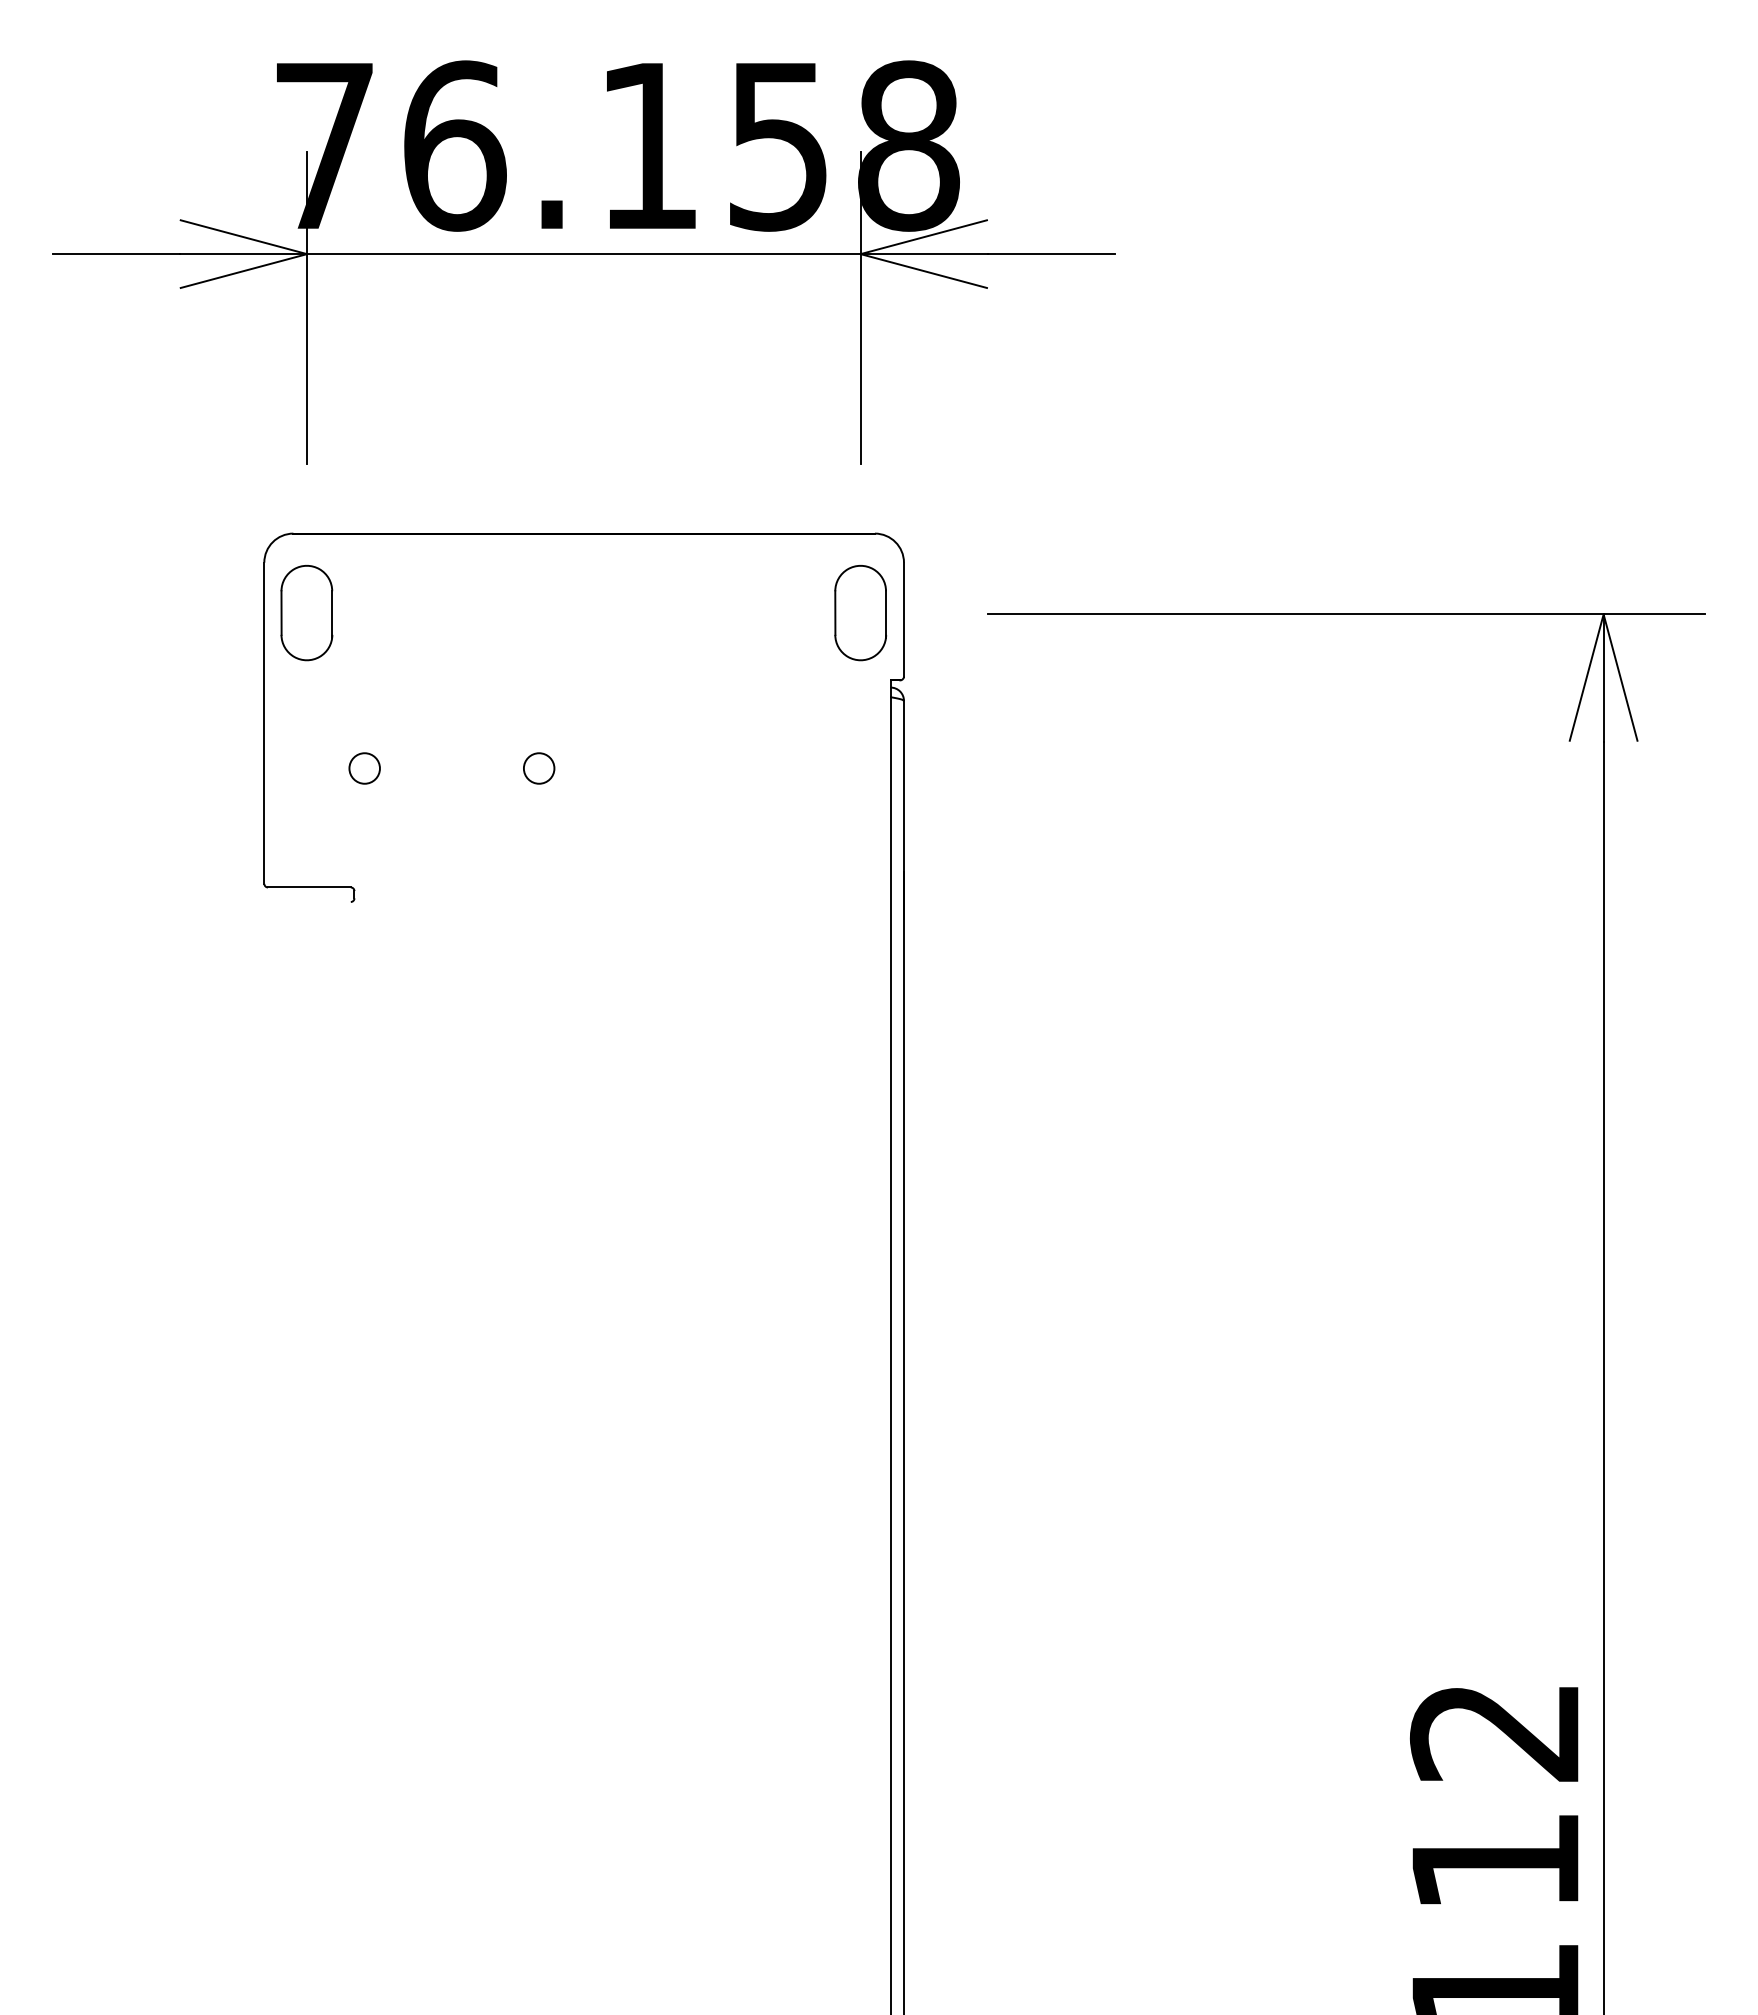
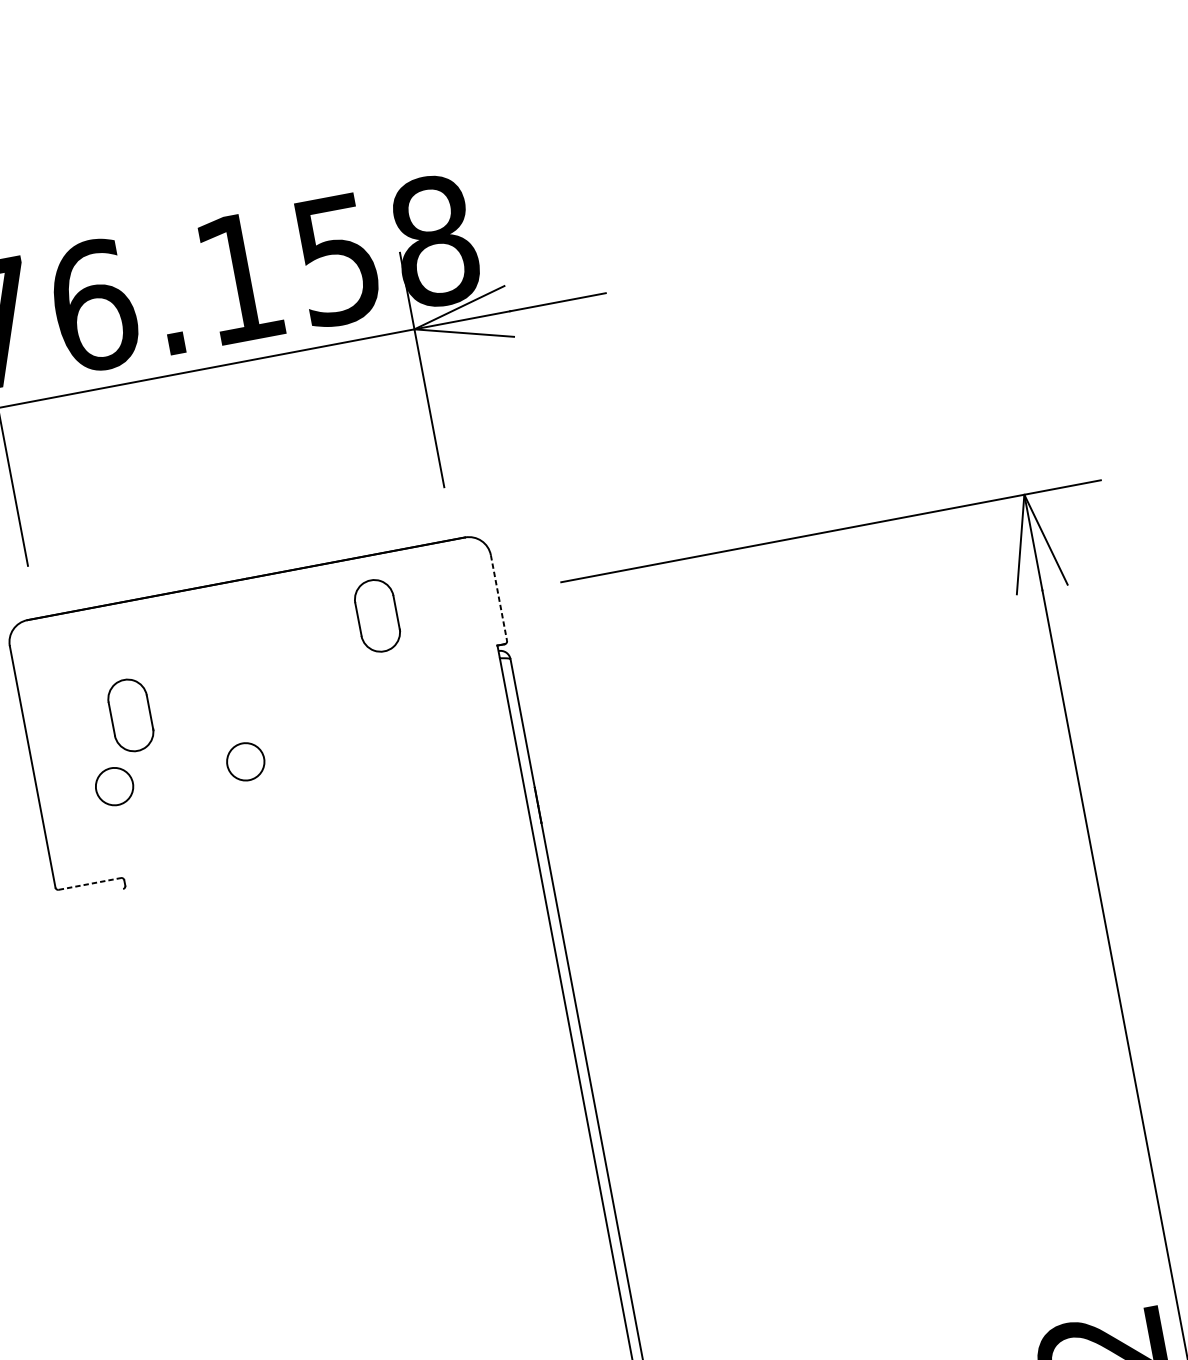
part: (306, 613) -> (130, 715), moved
part: (860, 613) -> (377, 616), moved
line: (903, 619) -> (498, 598), solid -> dashed
circle: (364, 768) -> (114, 786), size x1.6
circle: (538, 768) -> (245, 761), size x1.6
line: (309, 887) -> (89, 883), solid -> dashed

